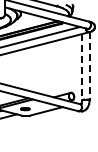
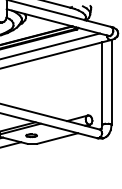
line: (89, 66) -> (111, 82), dashed -> solid
line: (82, 67) -> (102, 83), dashed -> solid

